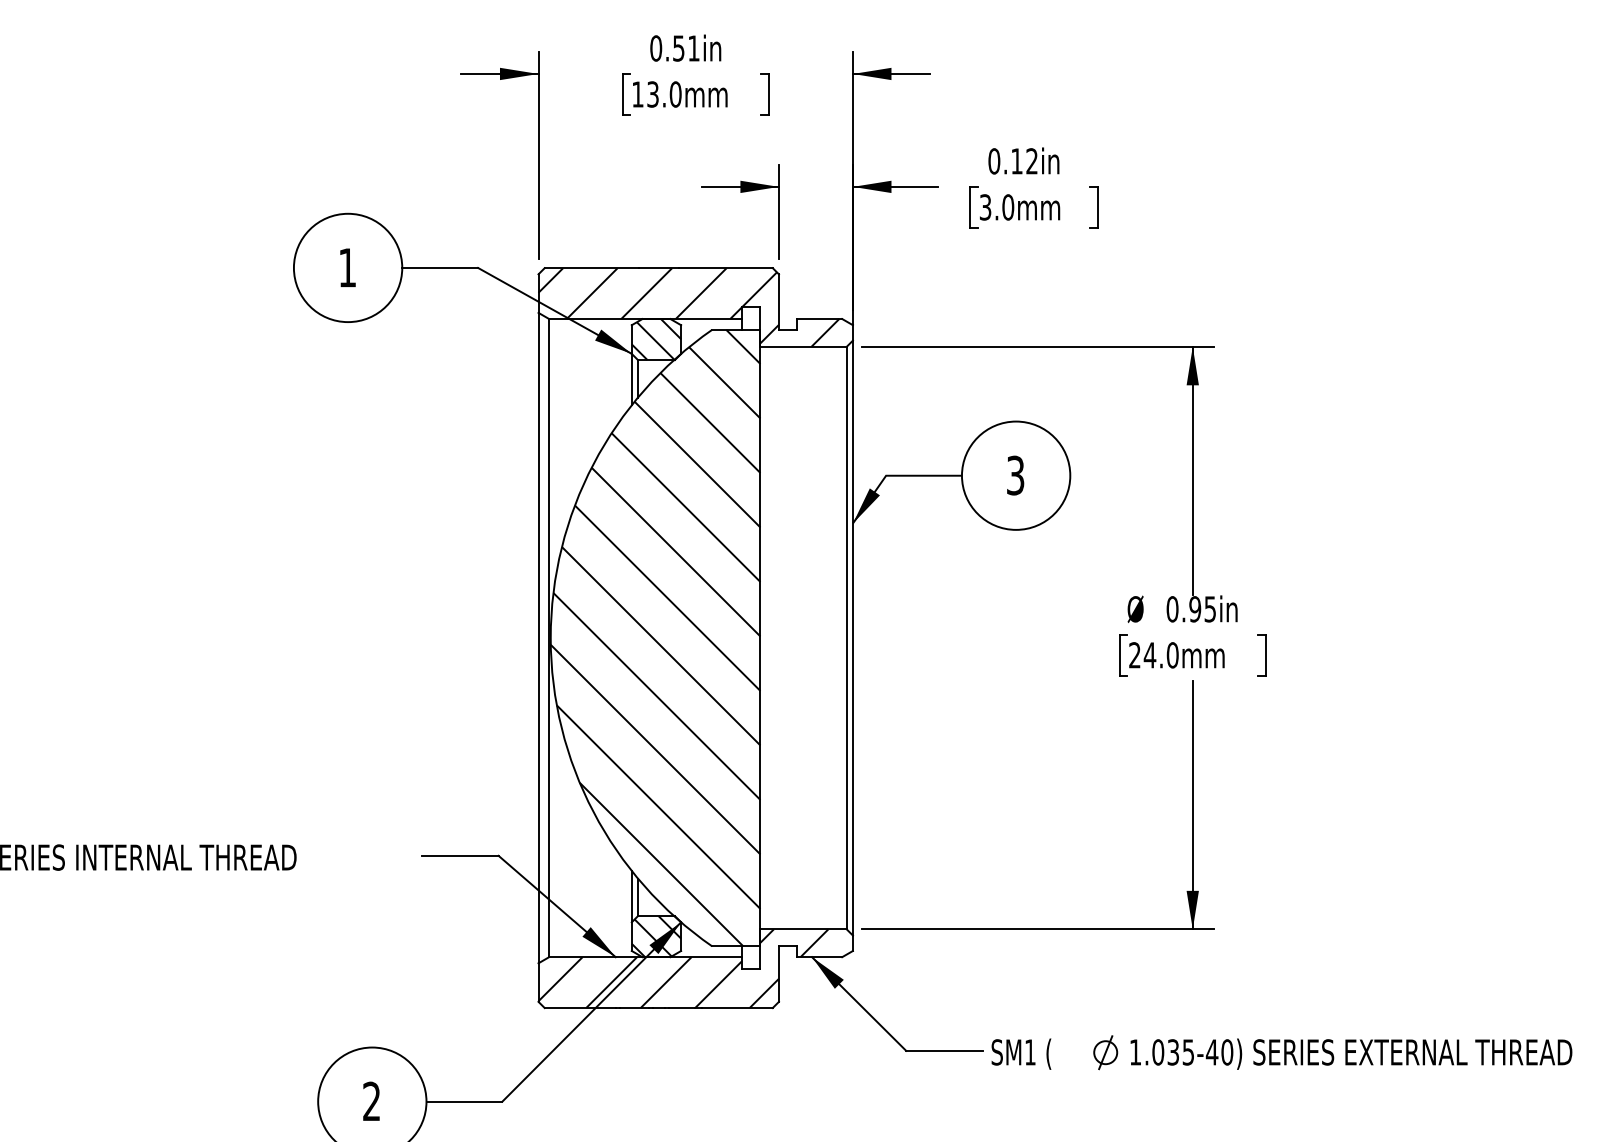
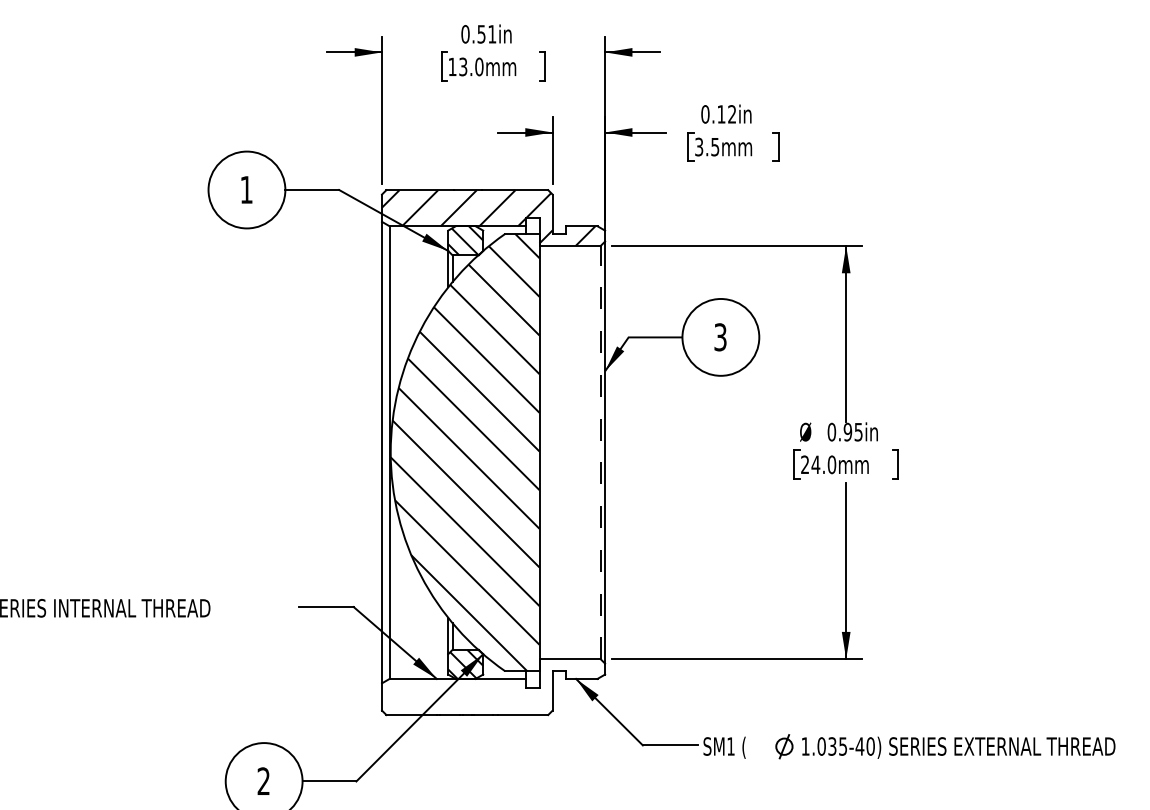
text: (1008, 206) -> (715, 146), 3.0mm -> 3.5mm
line: (846, 637) -> (600, 452), solid -> dashed
hatch: (682, 969) -> (484, 687), removed

